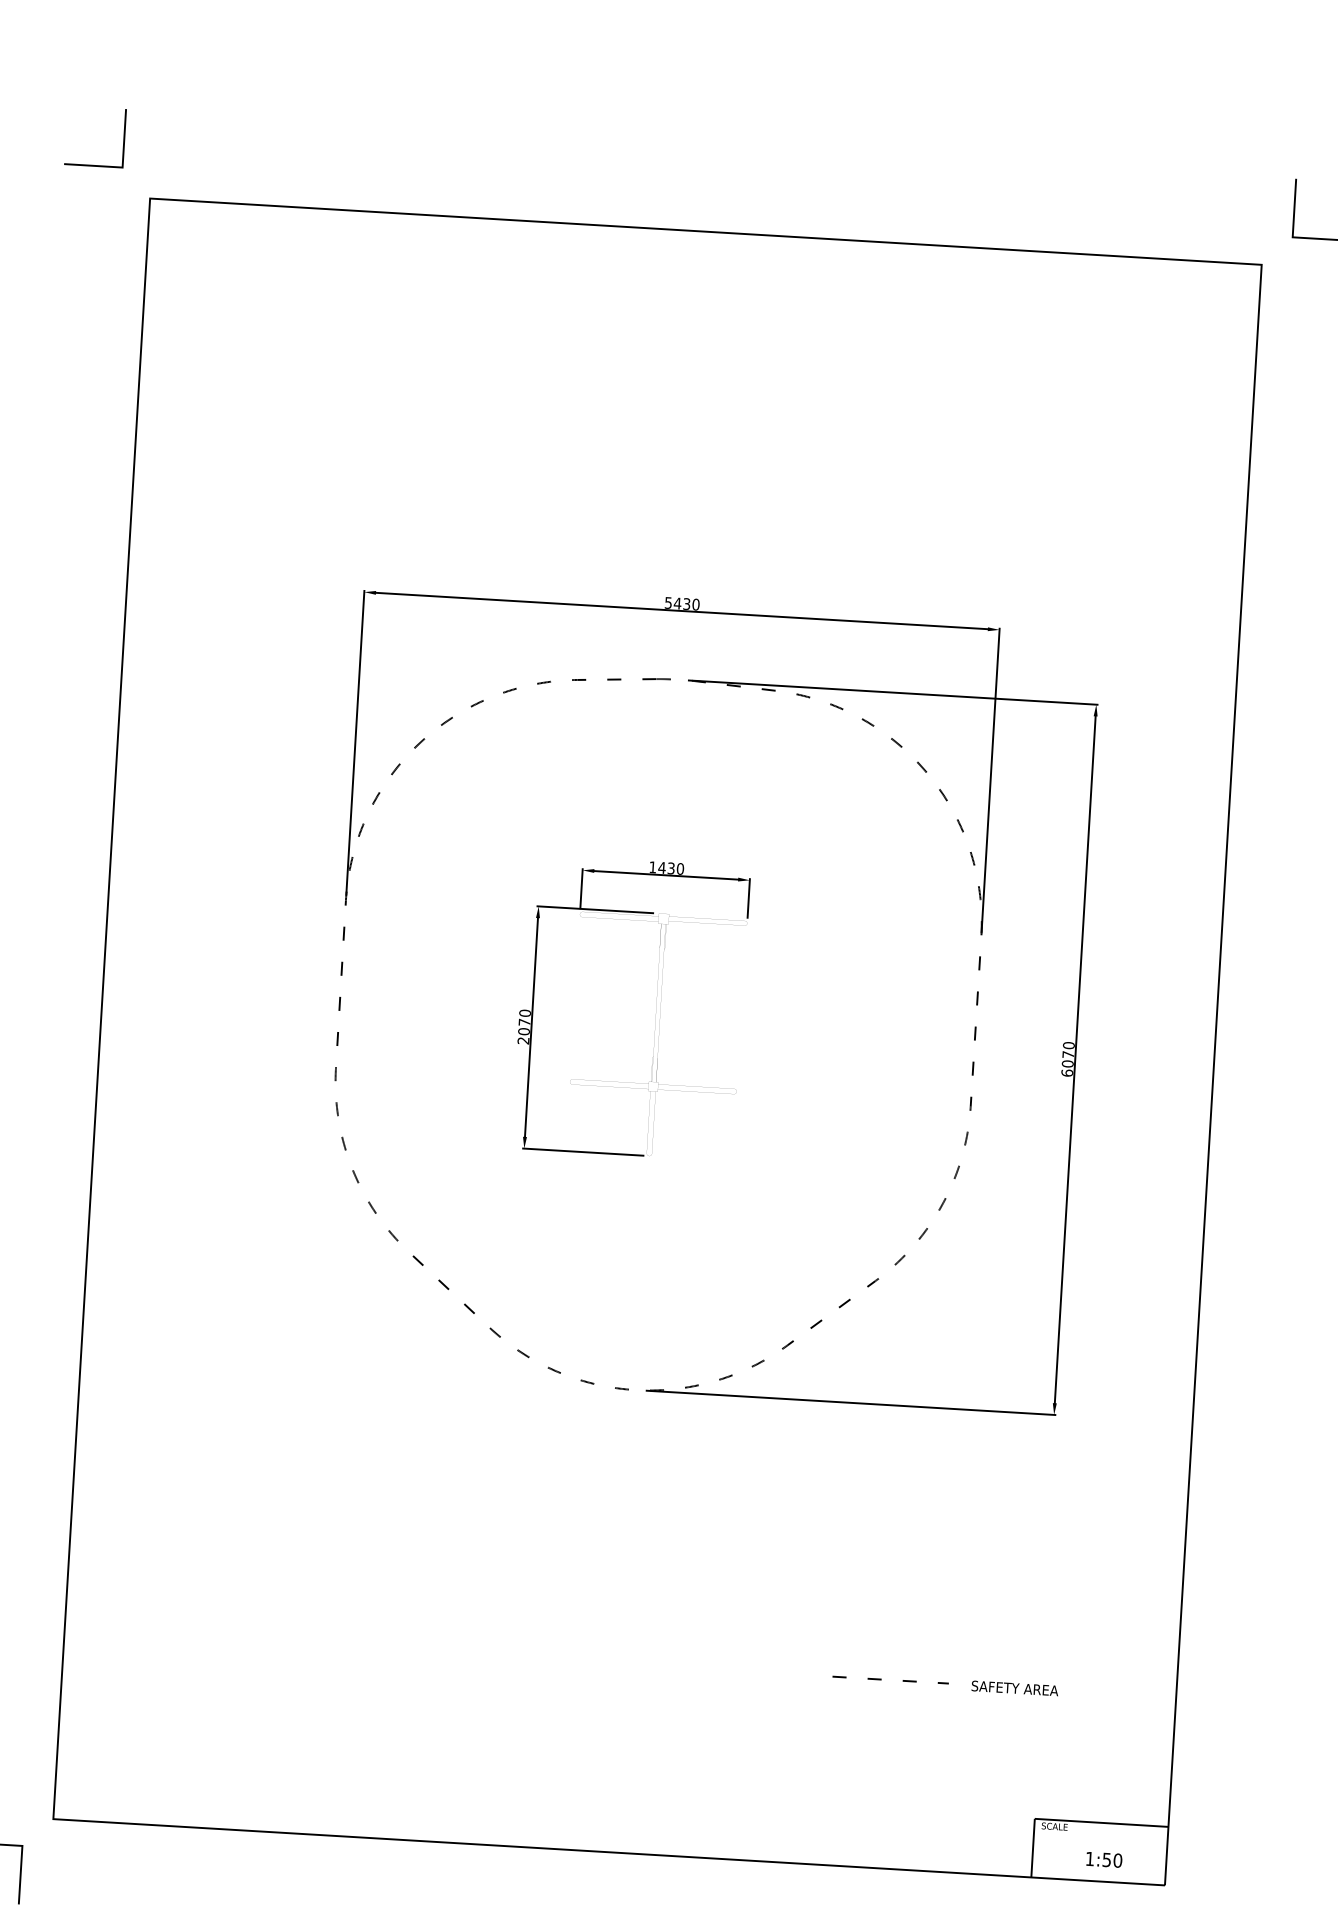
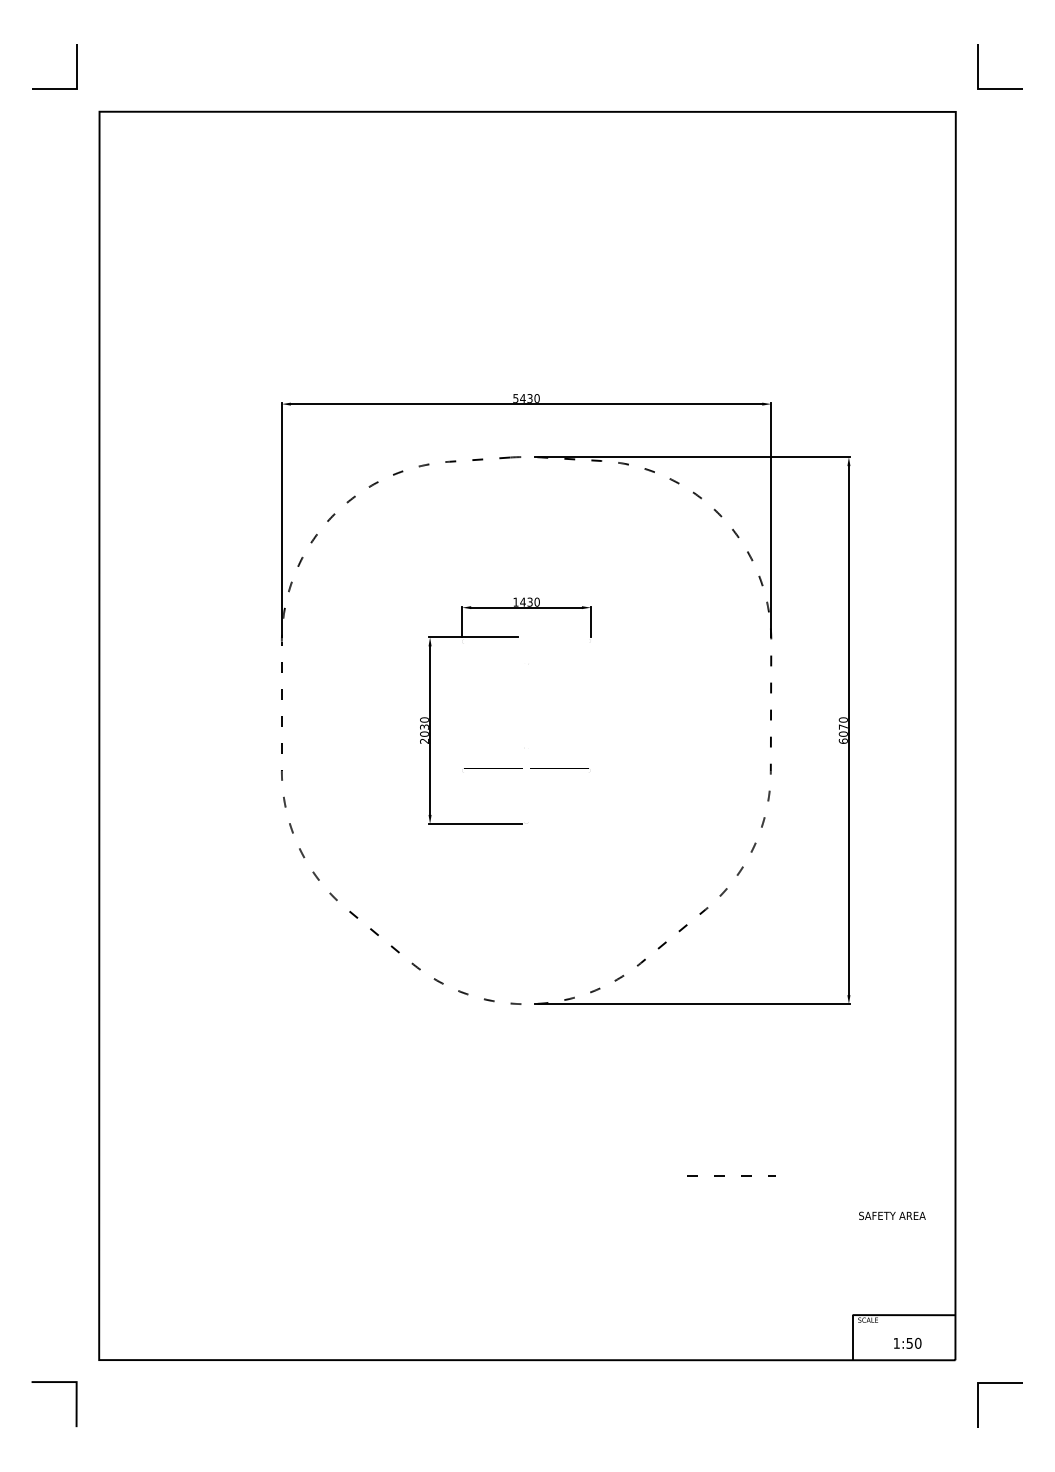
text: (524, 1021) -> (424, 726), 2070 -> 2030
line: (881, 1678) -> (724, 1175), moved
text: (1015, 1687) -> (892, 1215), moved

